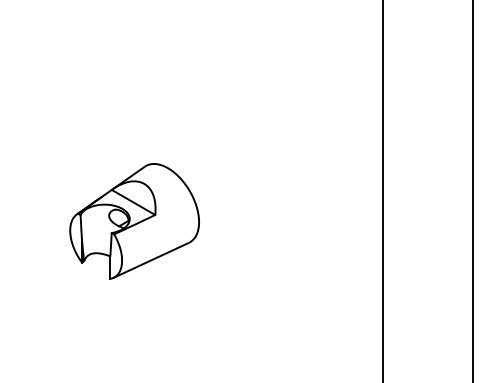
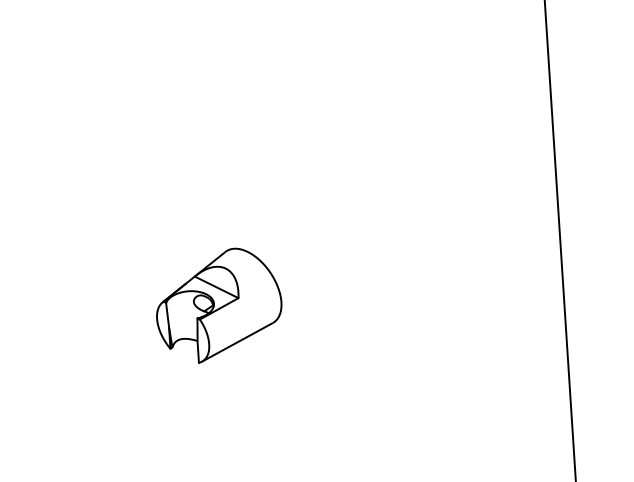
part: (134, 221) -> (218, 305), size x0.7

